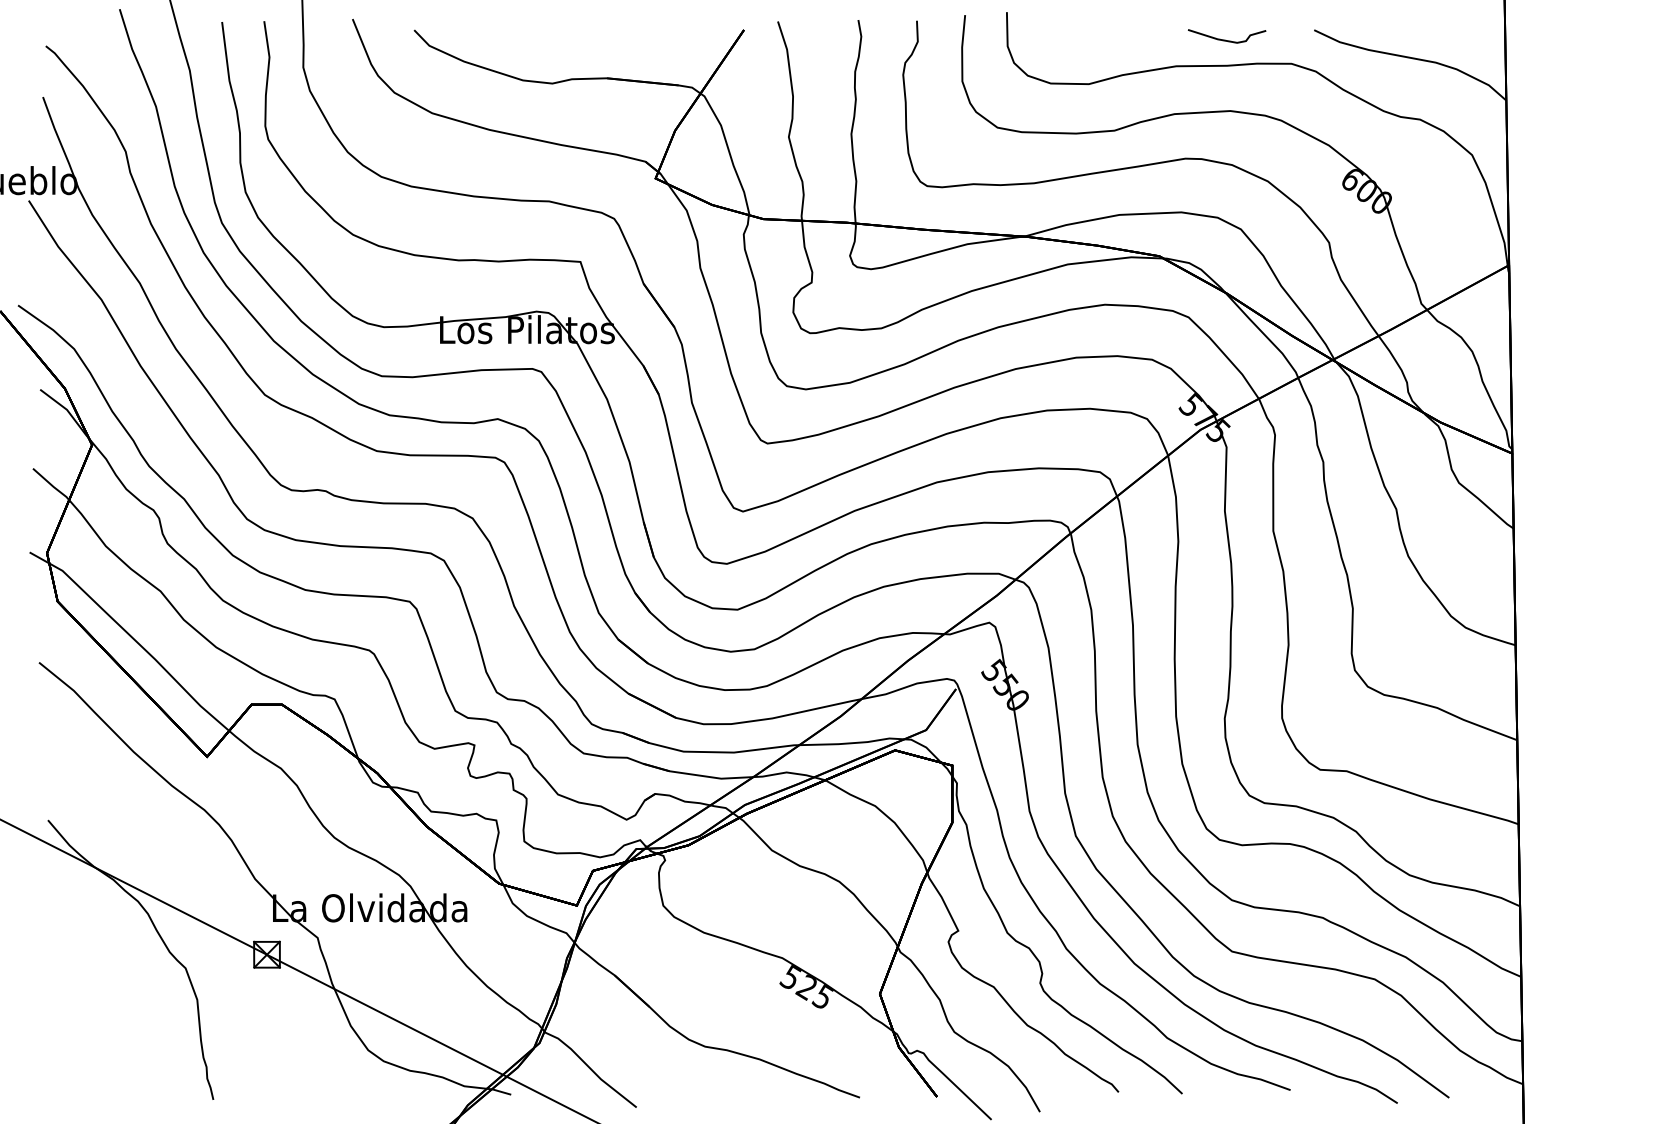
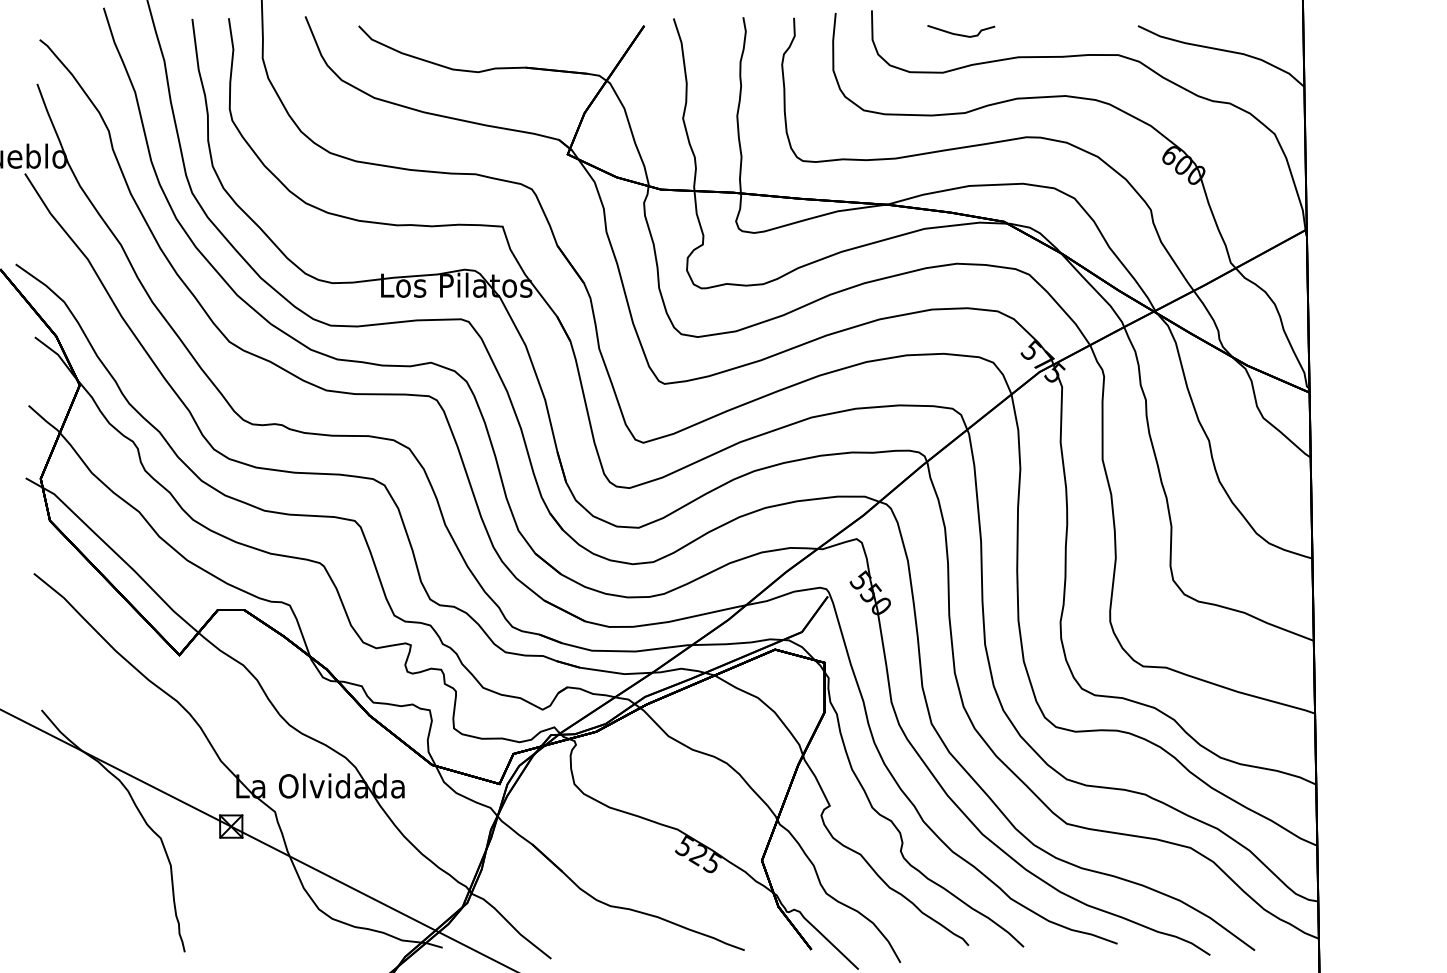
curve: (1225, 39) -> (959, 34), moved

